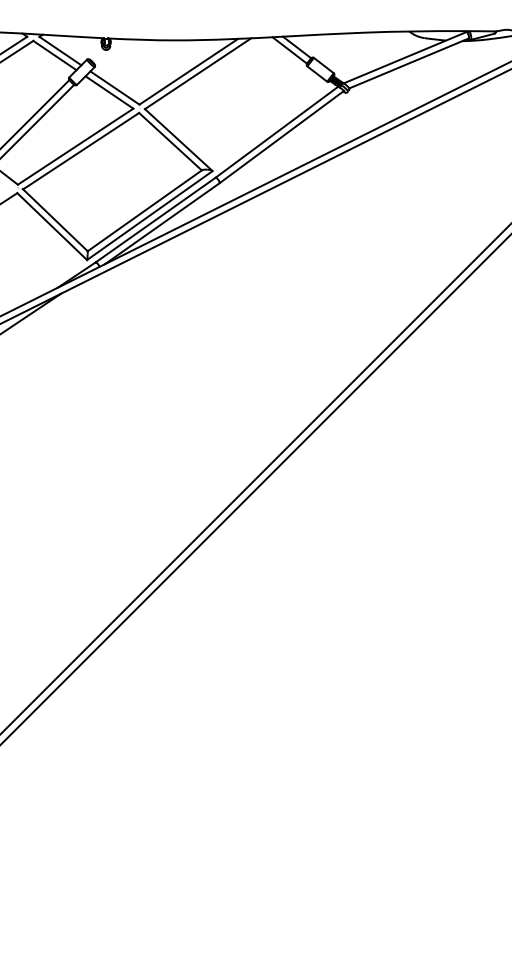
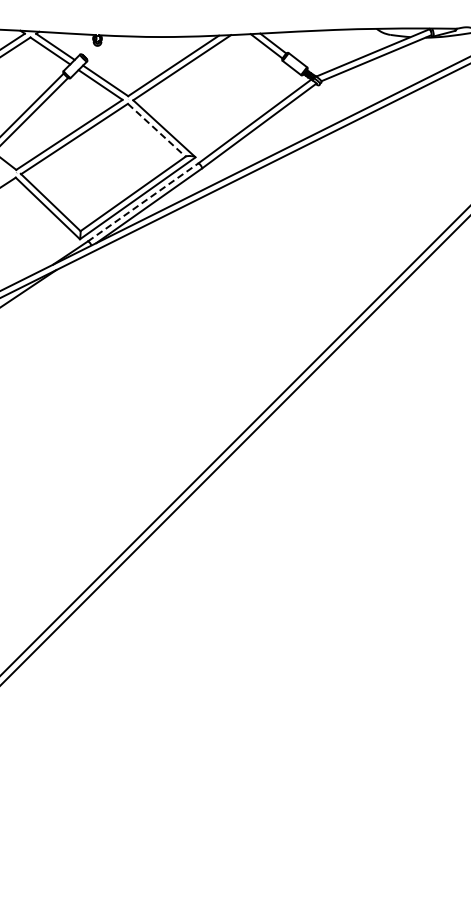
line: (171, 141) -> (157, 130), solid -> dashed
line: (156, 220) -> (143, 202), solid -> dashed

